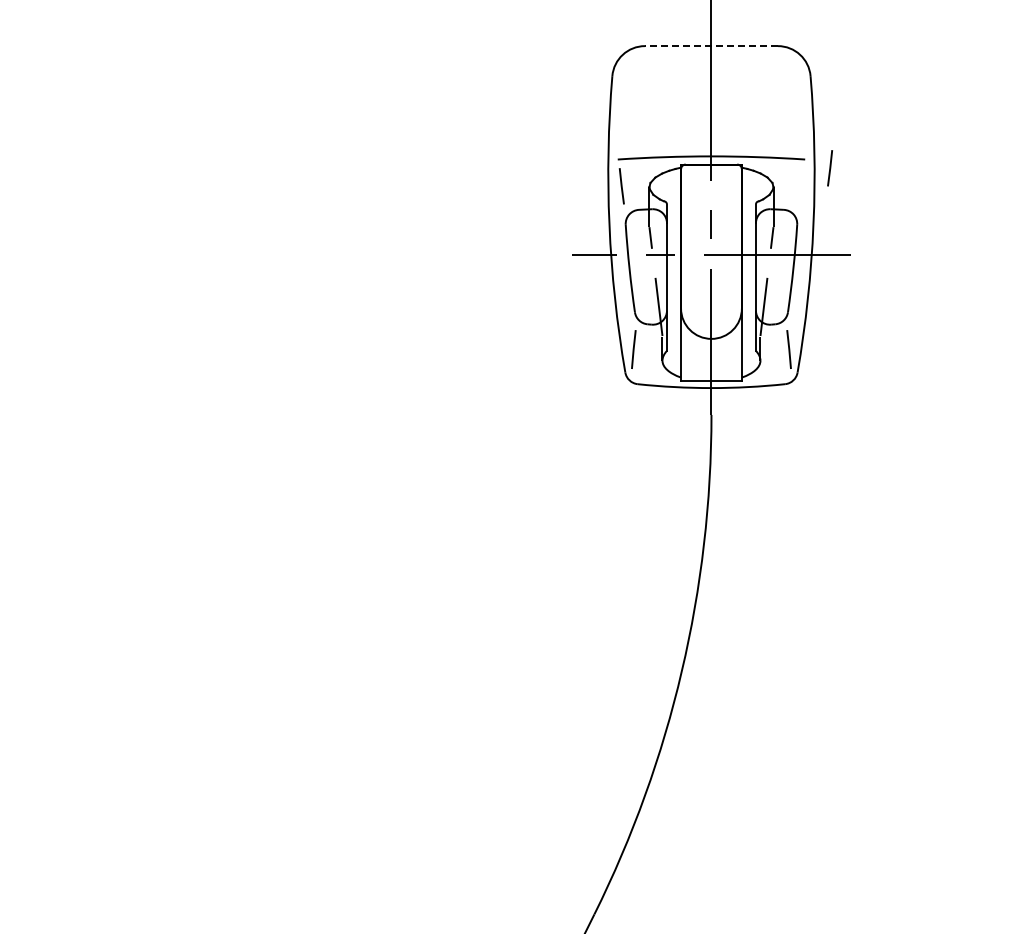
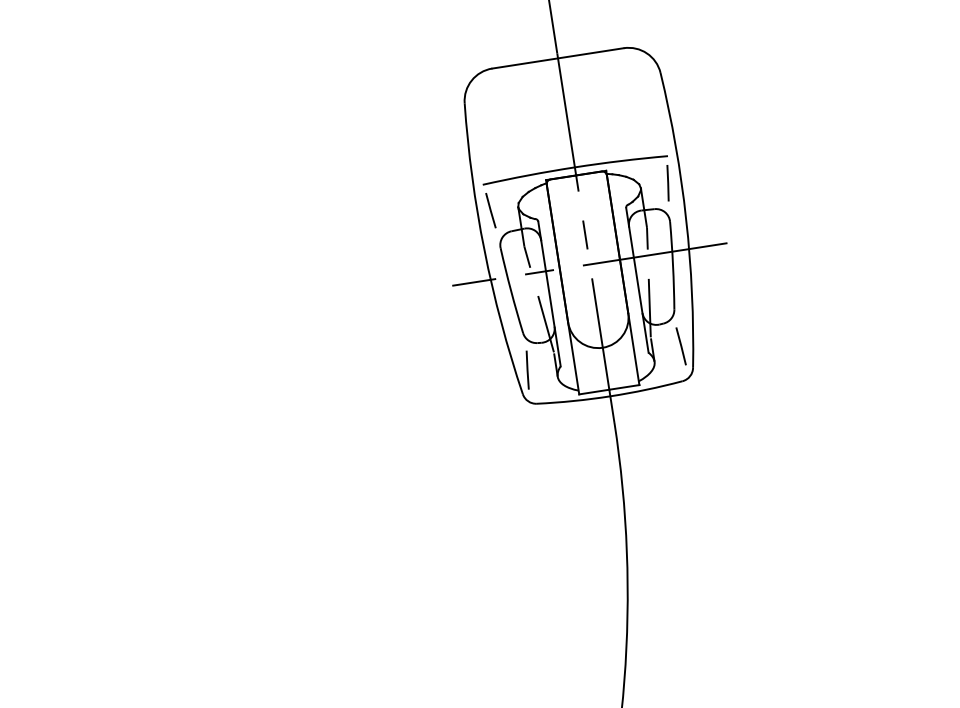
line: (710, 46) -> (557, 58), dashed -> solid
line: (829, 168) -> (667, 183), moved

